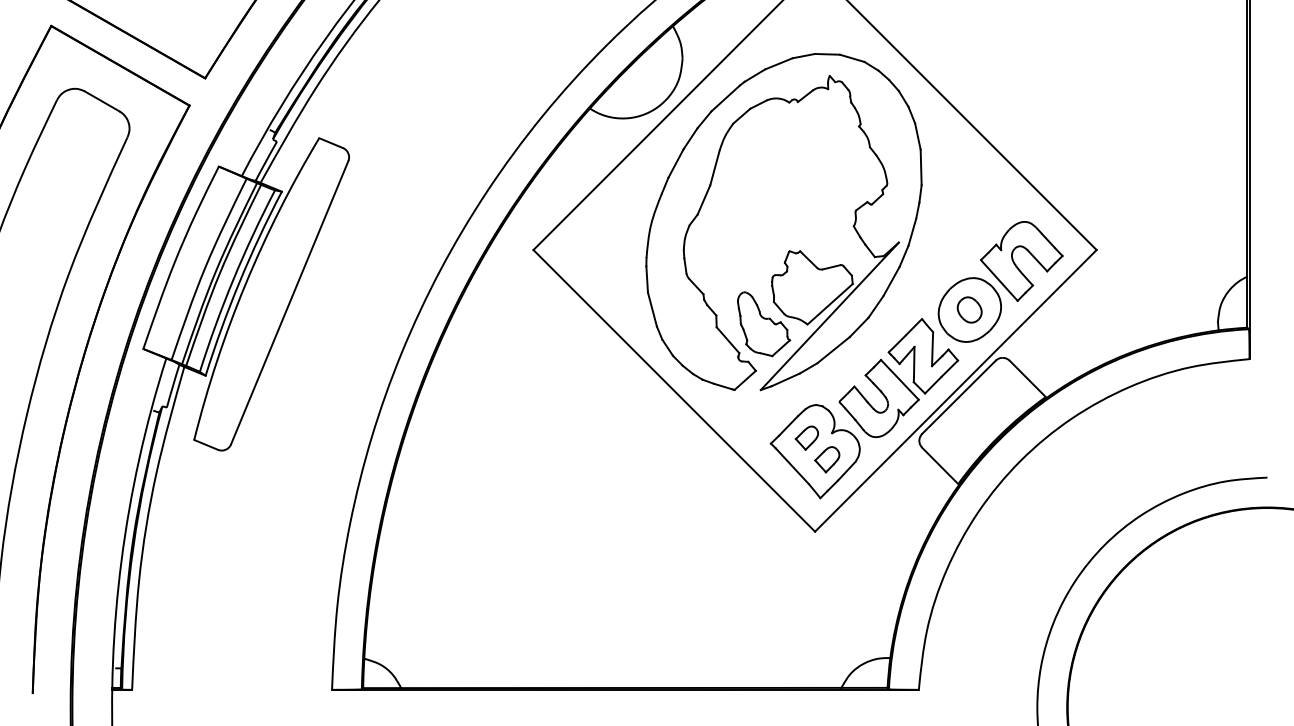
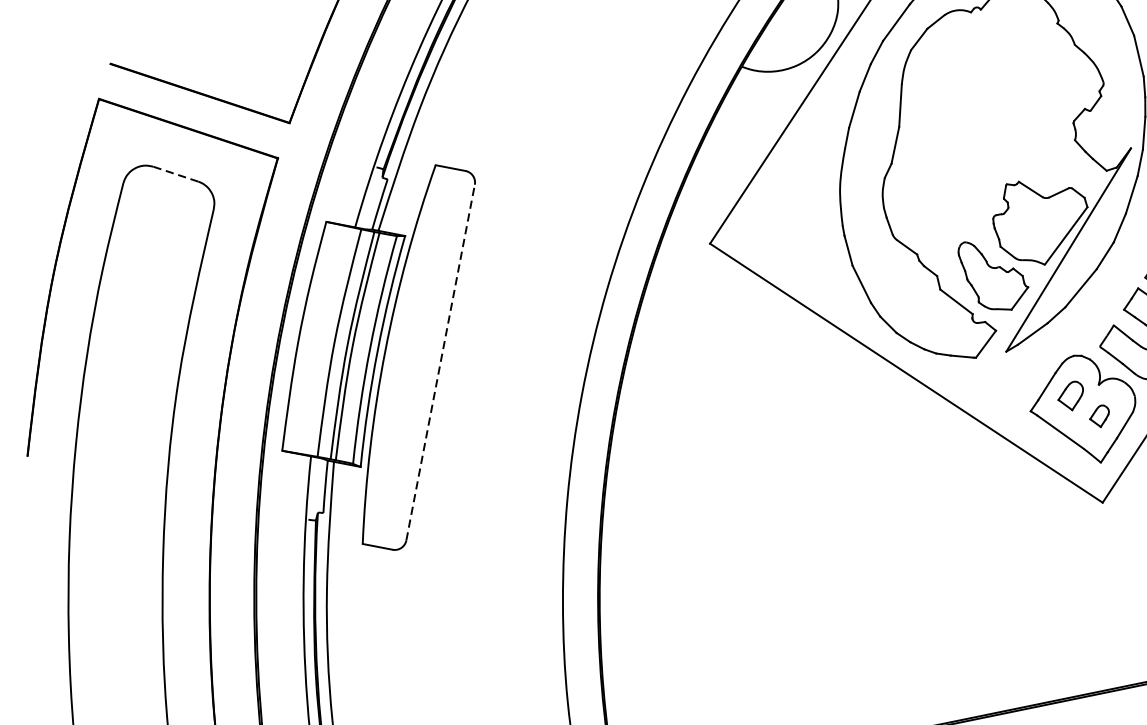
line: (102, 101) -> (176, 174), solid -> dashed
line: (289, 302) -> (440, 362), solid -> dashed
part: (827, 459) -> (1099, 416), size x0.7

